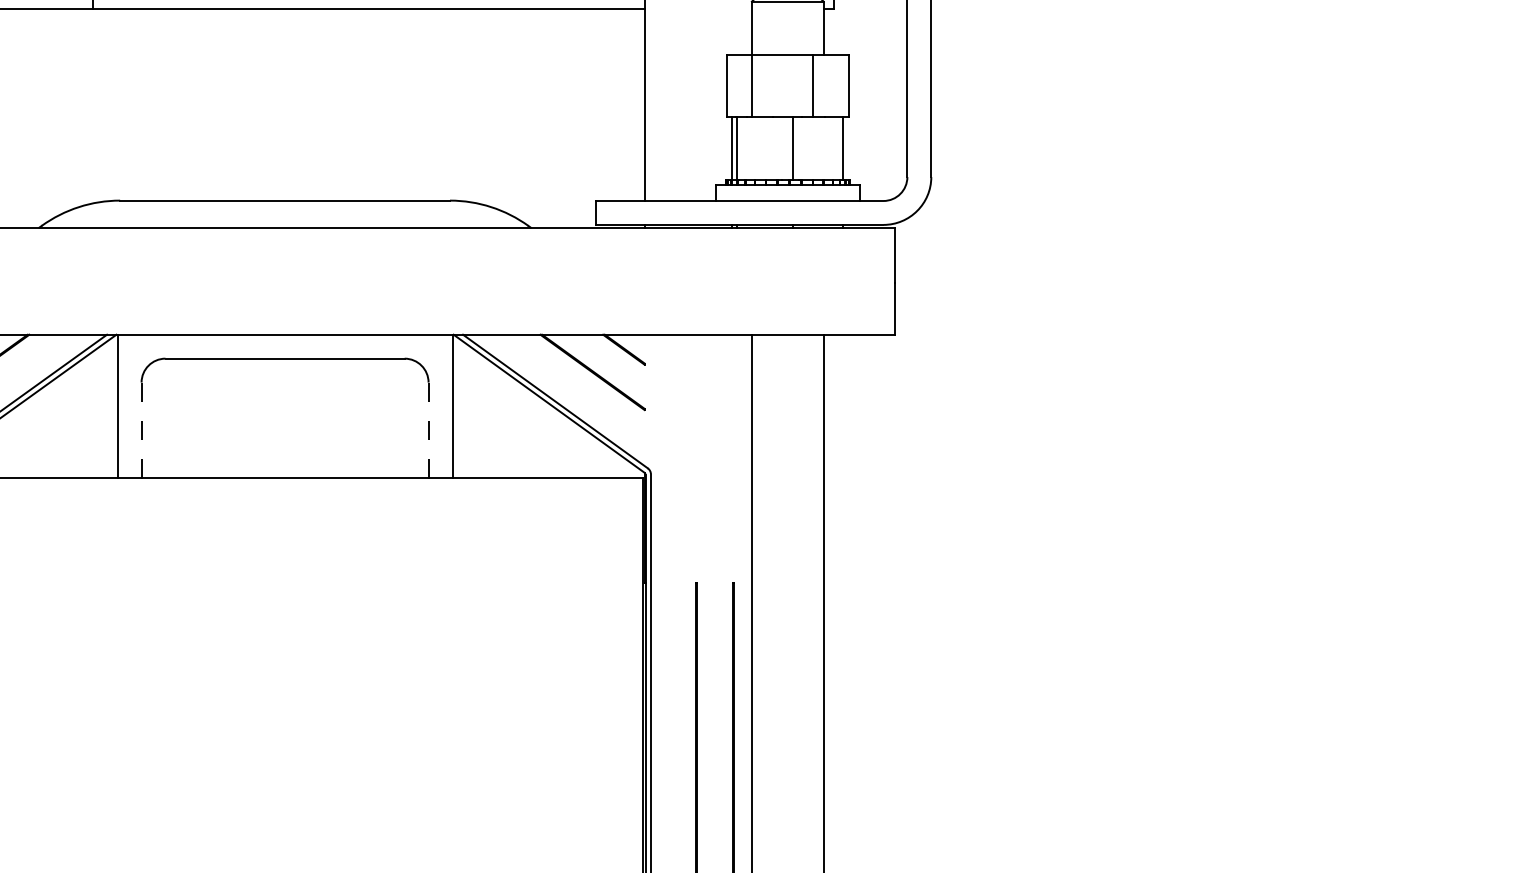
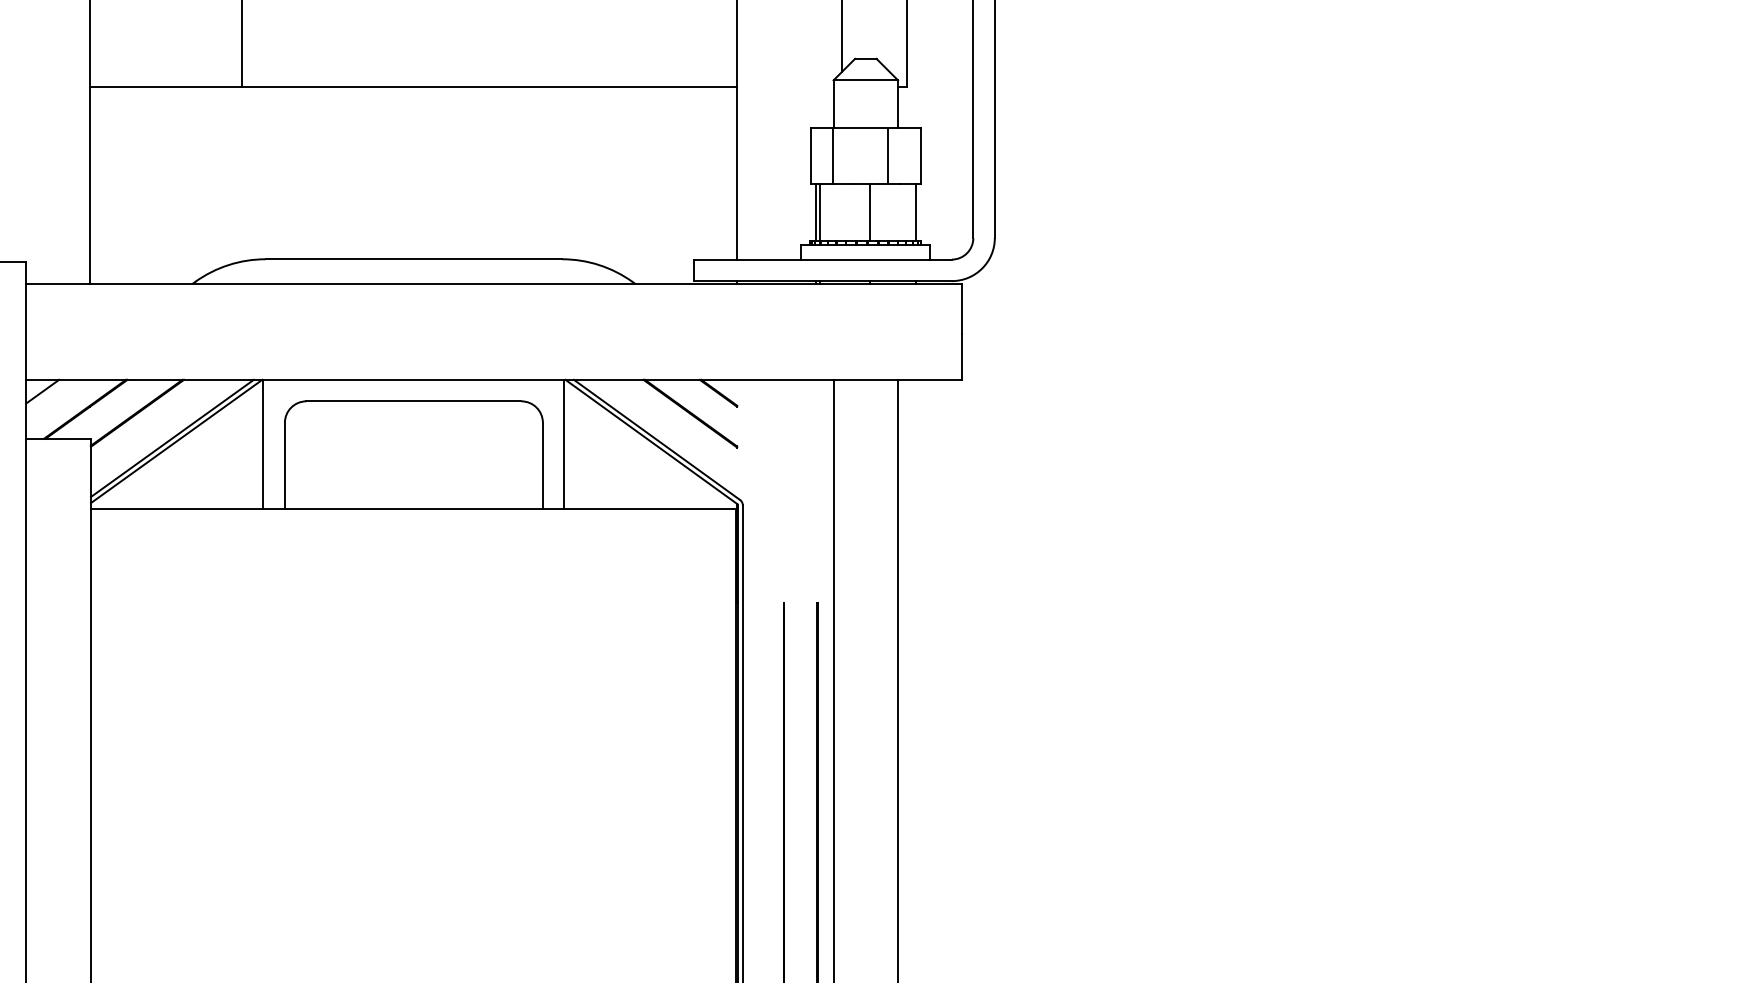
line: (428, 430) -> (542, 465), dashed -> solid
line: (141, 431) -> (284, 466), dashed -> solid

